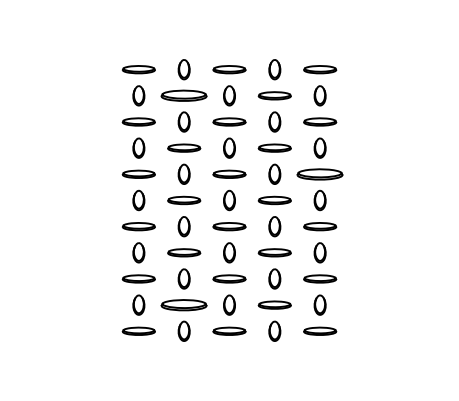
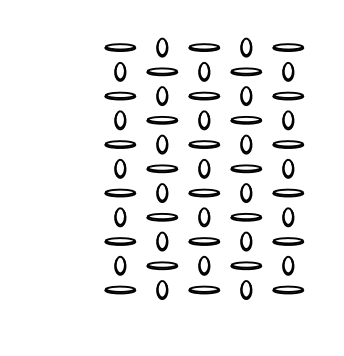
part: (184, 95) -> (162, 71), size x0.71
part: (320, 173) -> (288, 143), size x0.71
part: (184, 304) -> (162, 265), size x0.71

